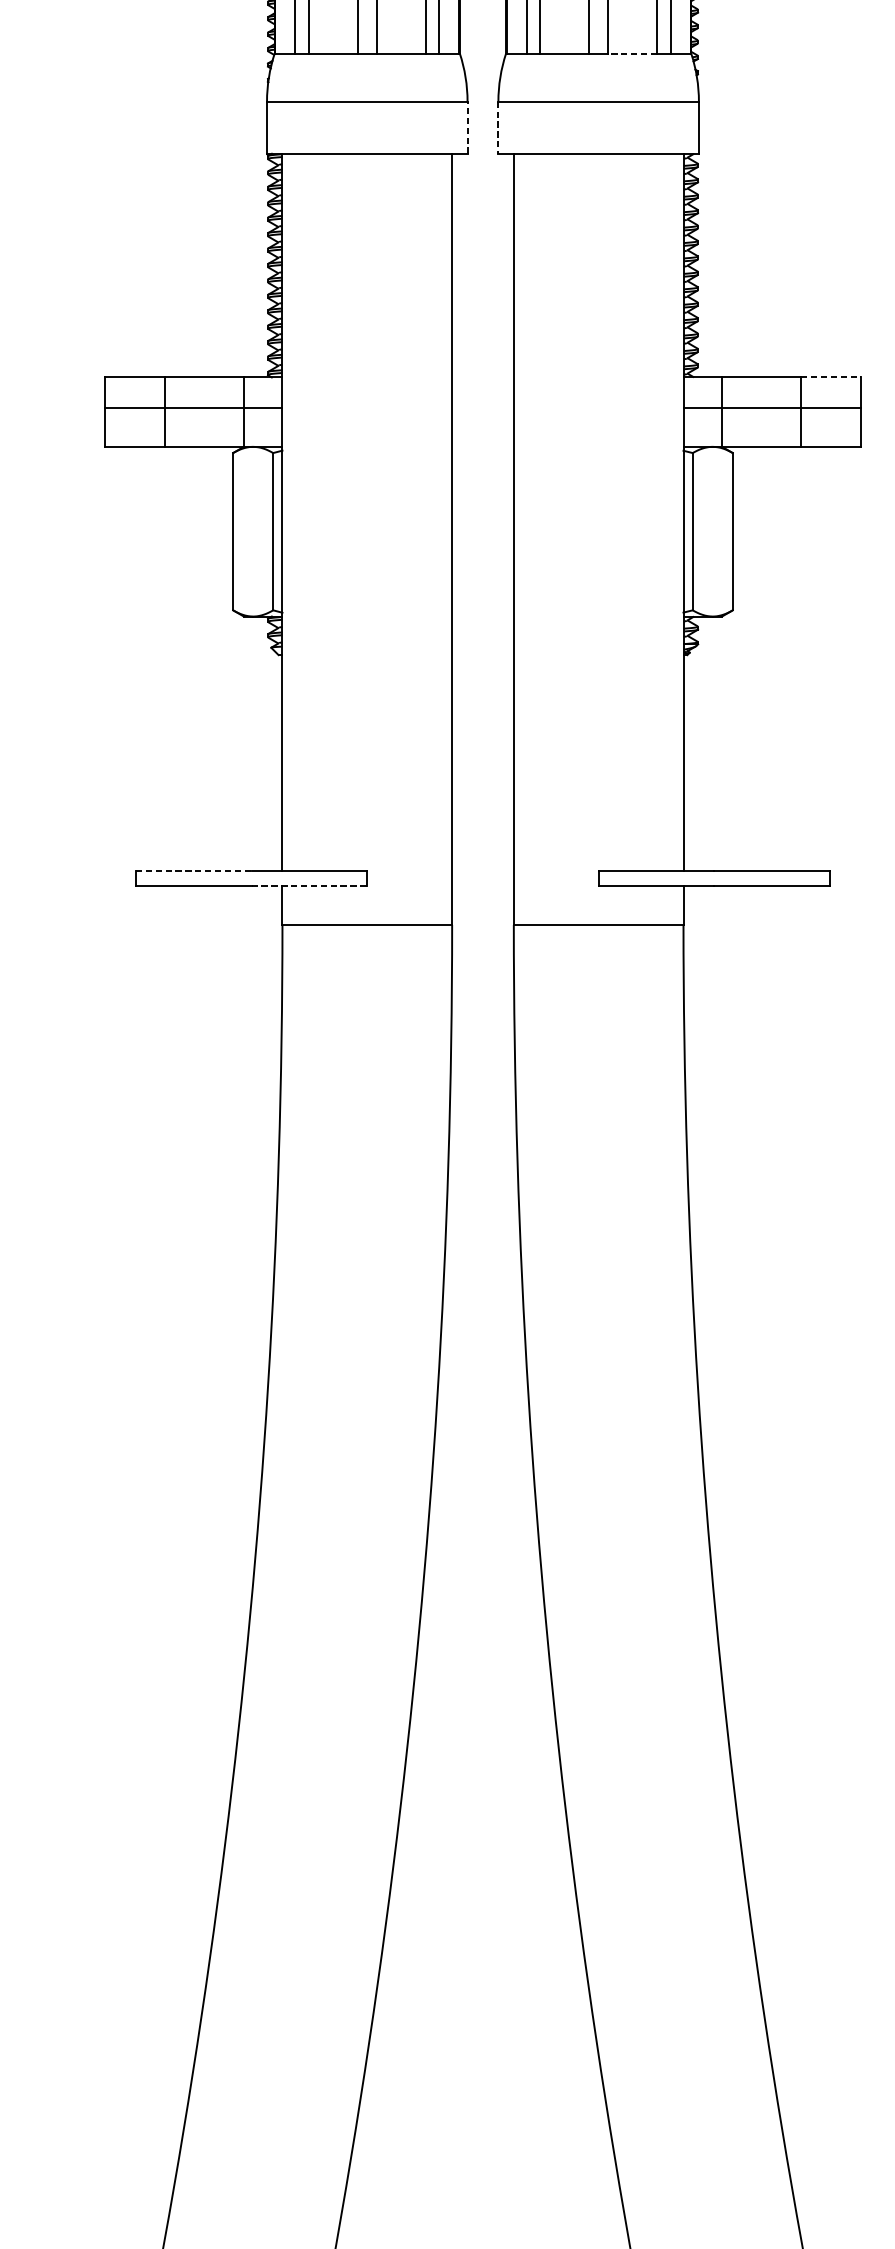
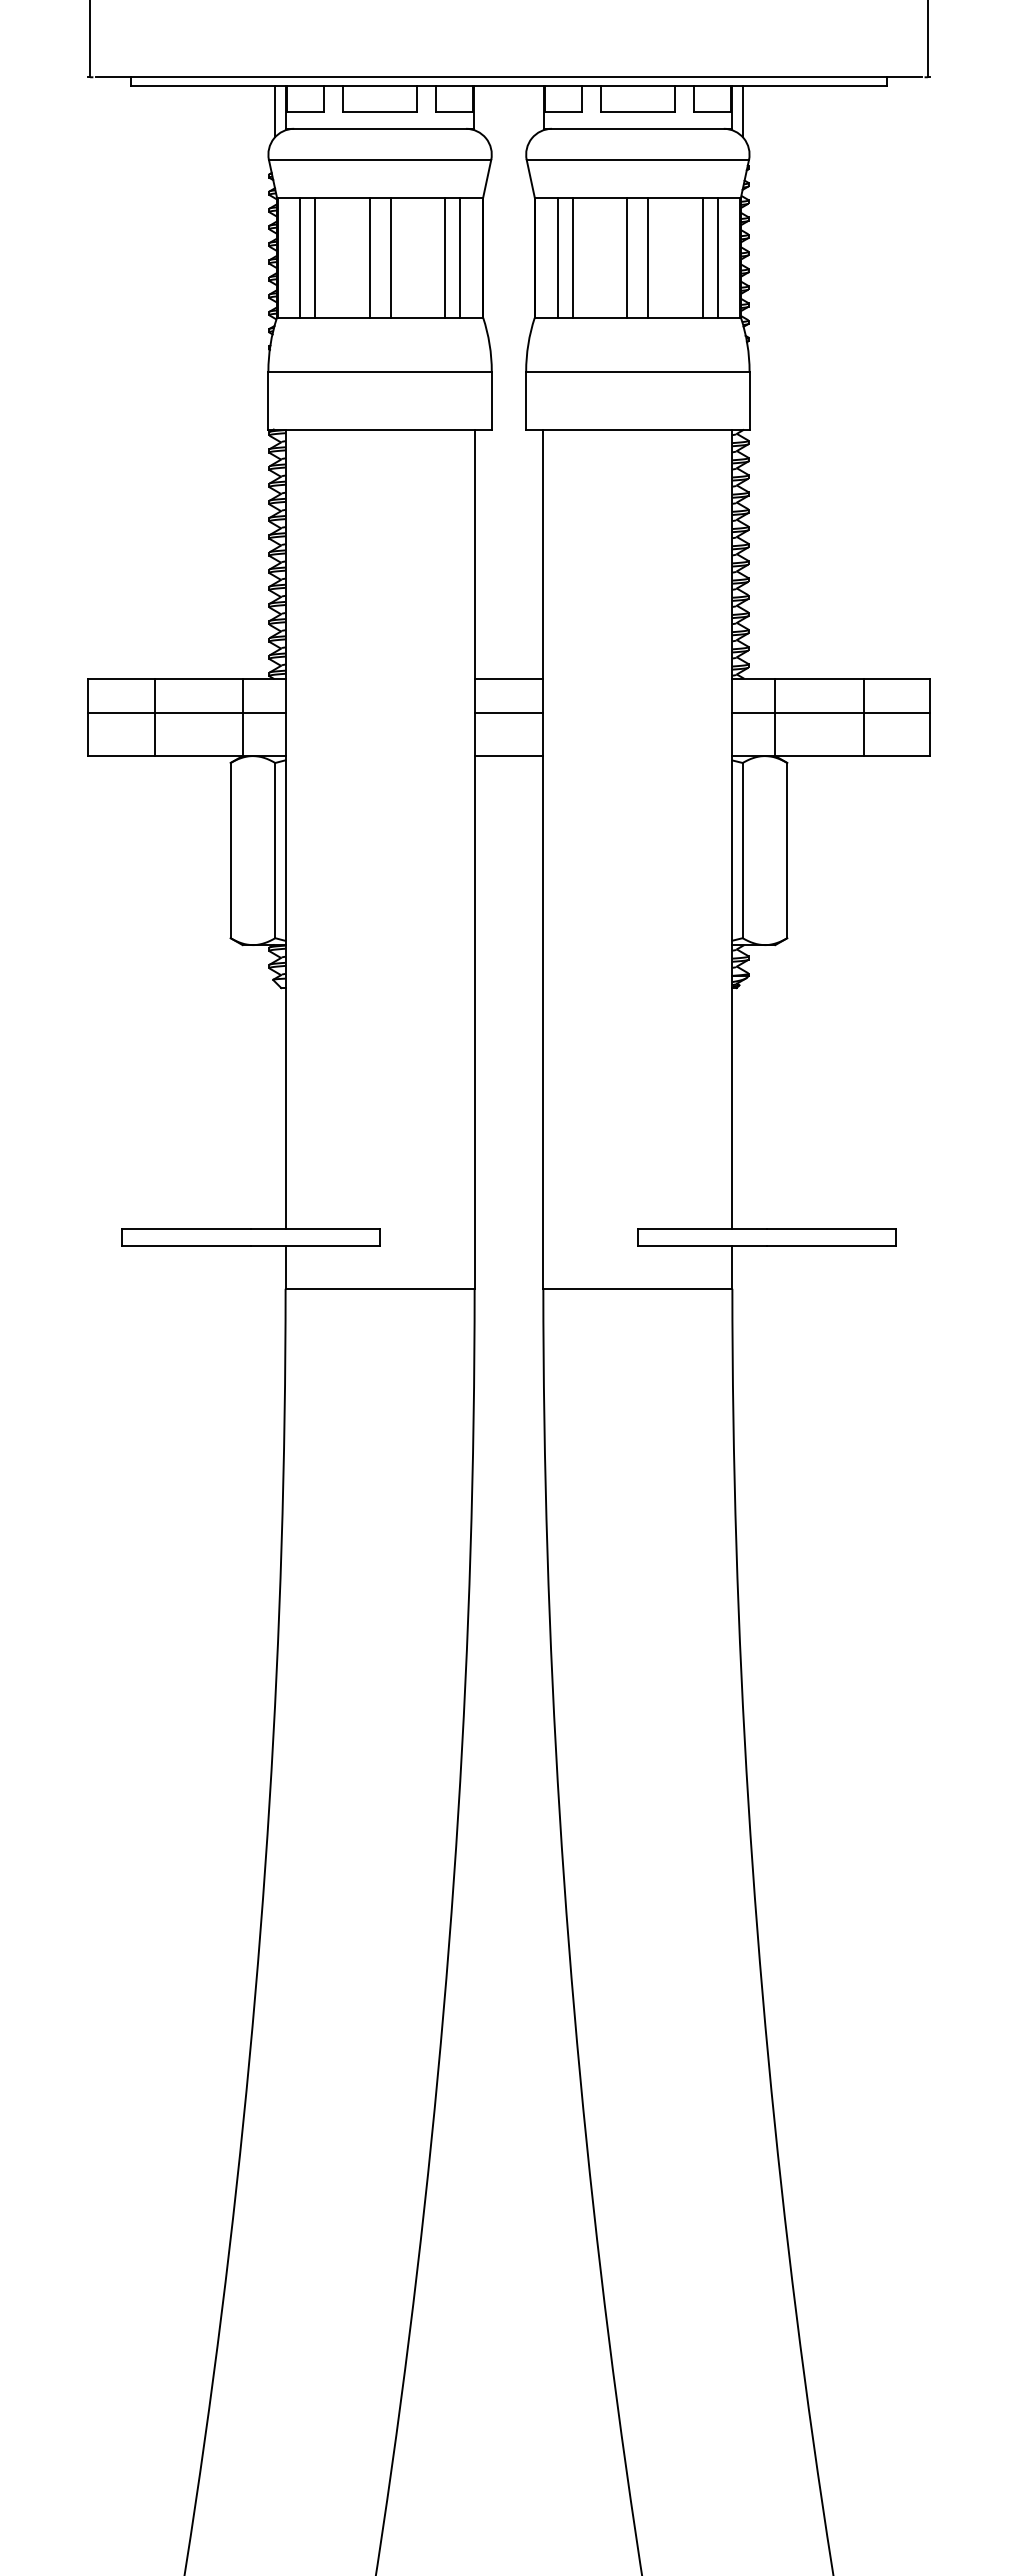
line: (632, 53) -> (675, 317), dashed -> solid
line: (467, 127) -> (491, 400), dashed -> solid
line: (498, 128) -> (526, 401), dashed -> solid
line: (482, 377) -> (508, 678), added
line: (831, 377) -> (897, 678), dashed -> solid
line: (482, 408) -> (508, 713), added
line: (482, 447) -> (508, 756), added
line: (194, 870) -> (187, 1228), dashed -> solid
line: (310, 886) -> (316, 1245), dashed -> solid

